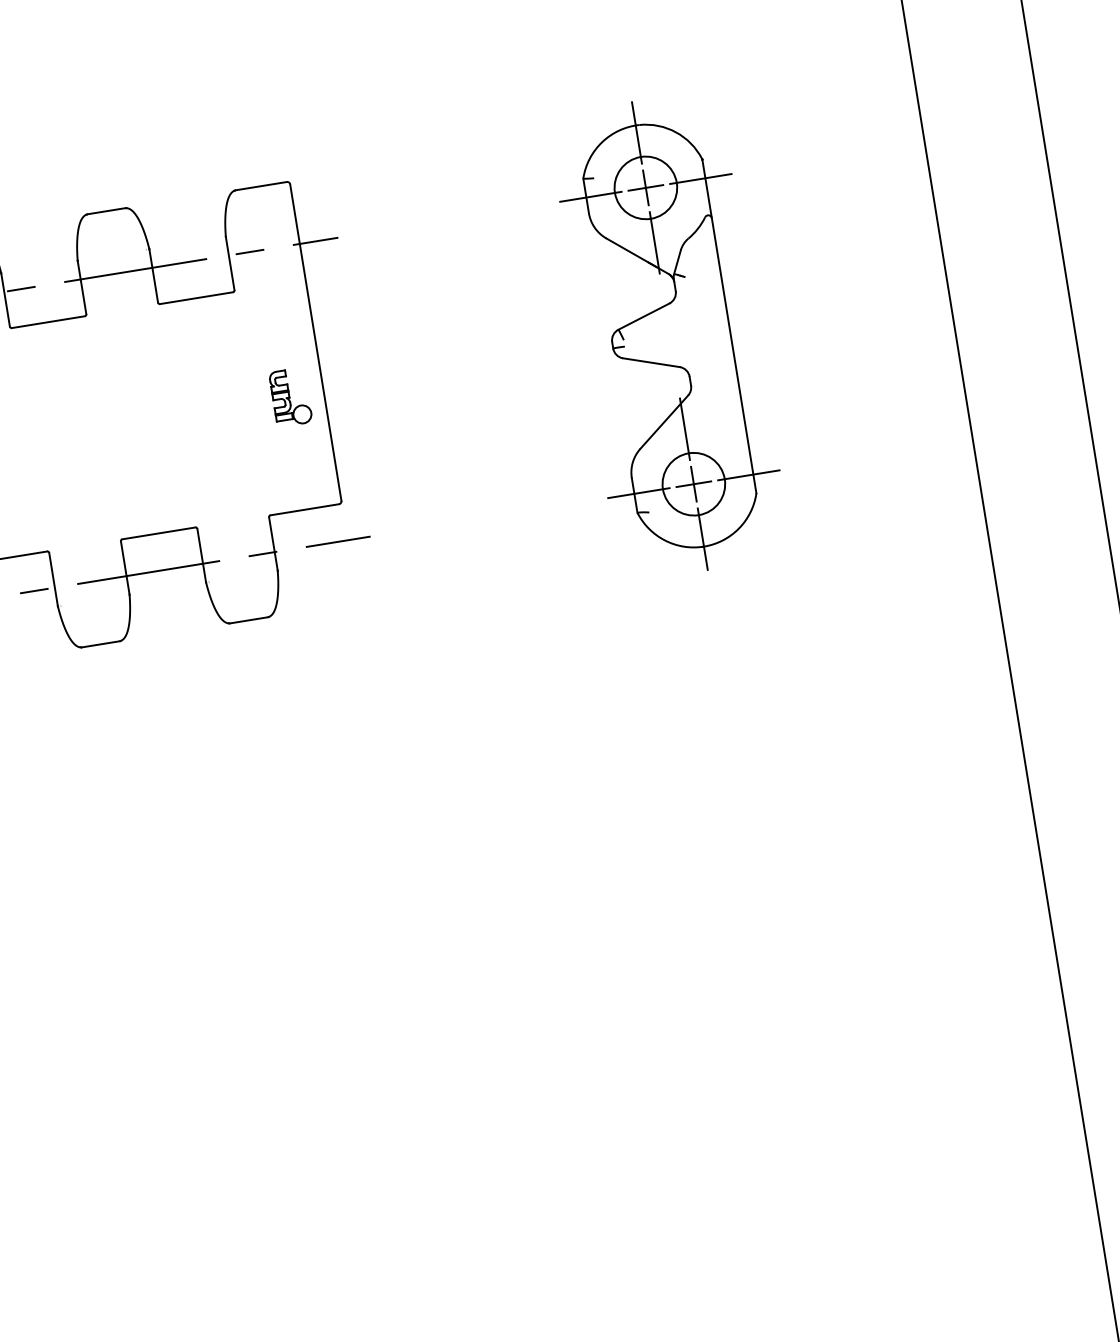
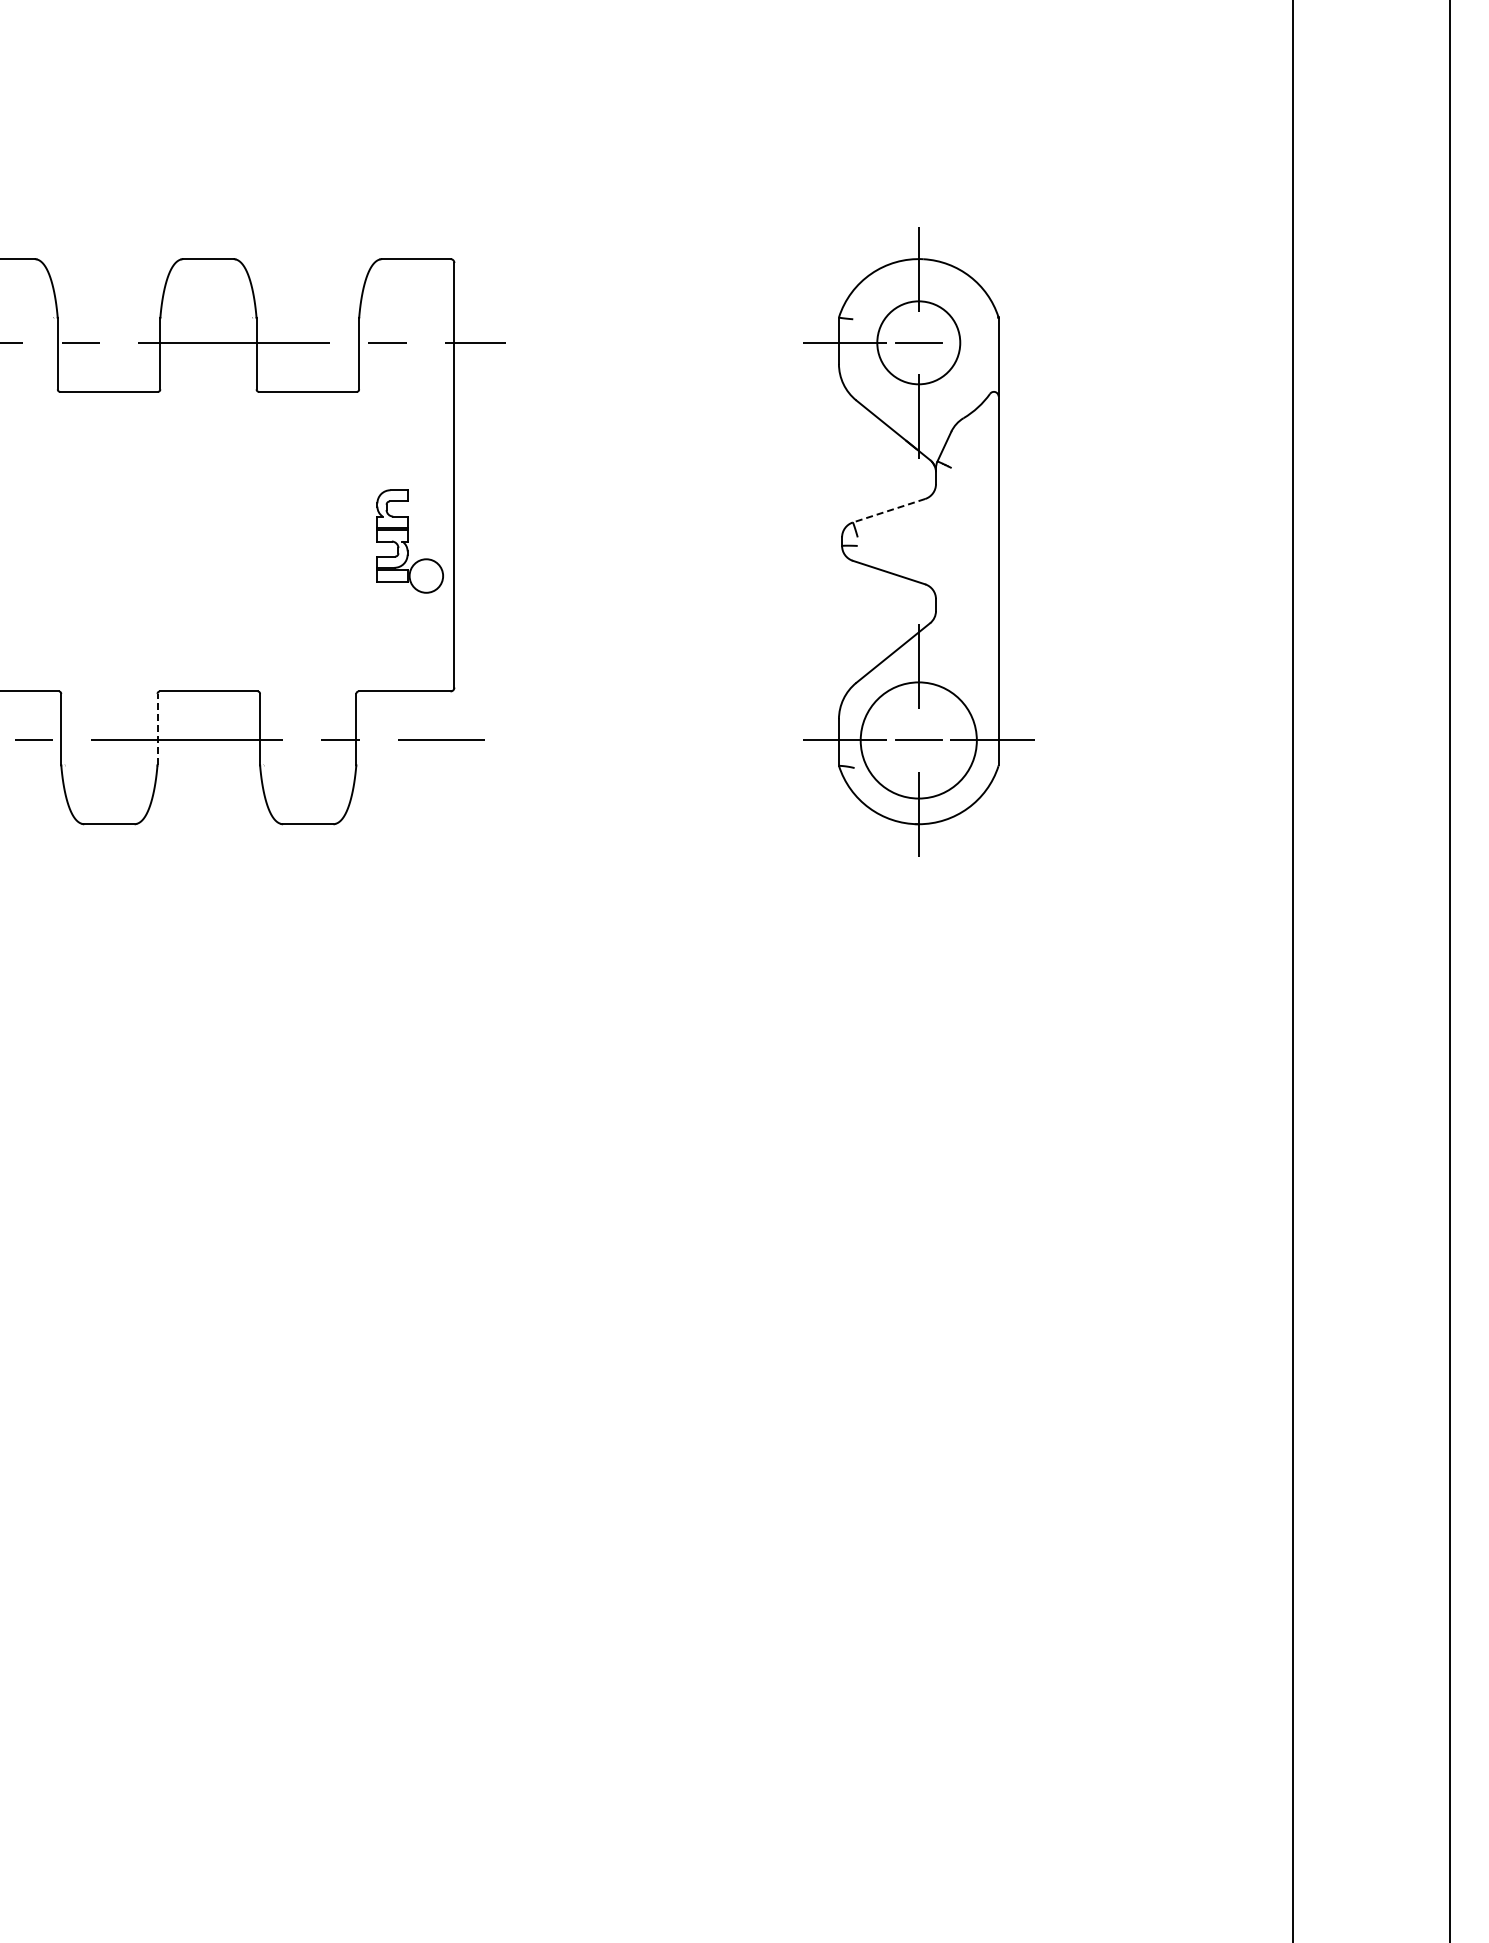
line: (700, 178) -> (992, 342), removed
line: (645, 187) -> (918, 342), removed
line: (643, 316) -> (888, 510), solid -> dashed
part: (290, 397) -> (409, 541), size x1.4
circle: (693, 484) -> (918, 740), size x1.4
line: (693, 484) -> (918, 740), removed
line: (125, 567) -> (157, 729), solid -> dashed

